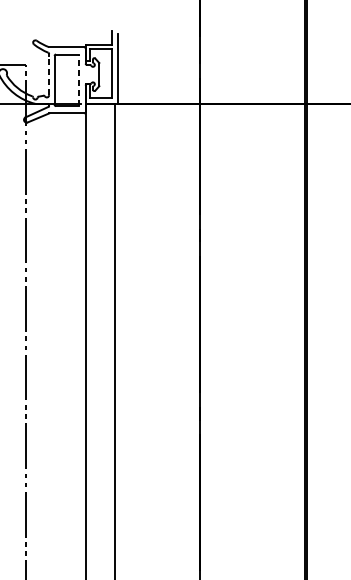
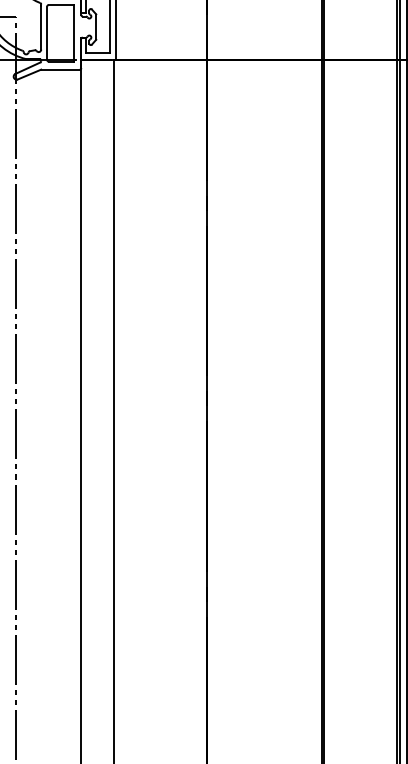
line: (49, 75) -> (41, 27), dashed -> solid
line: (78, 79) -> (73, 32), dashed -> solid

